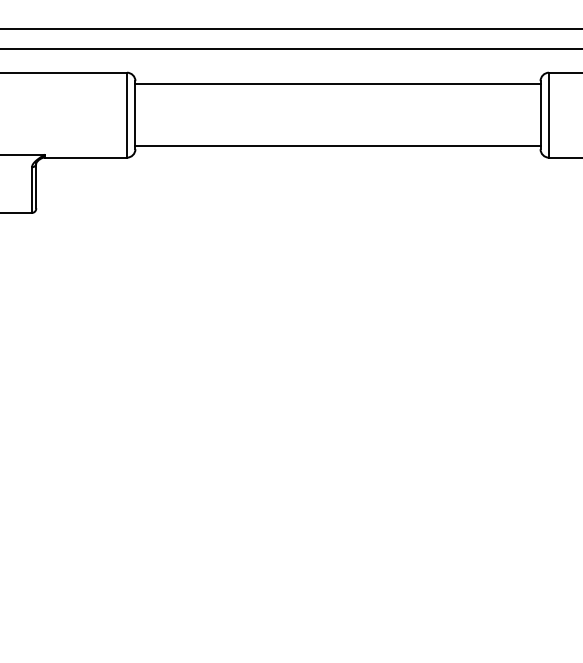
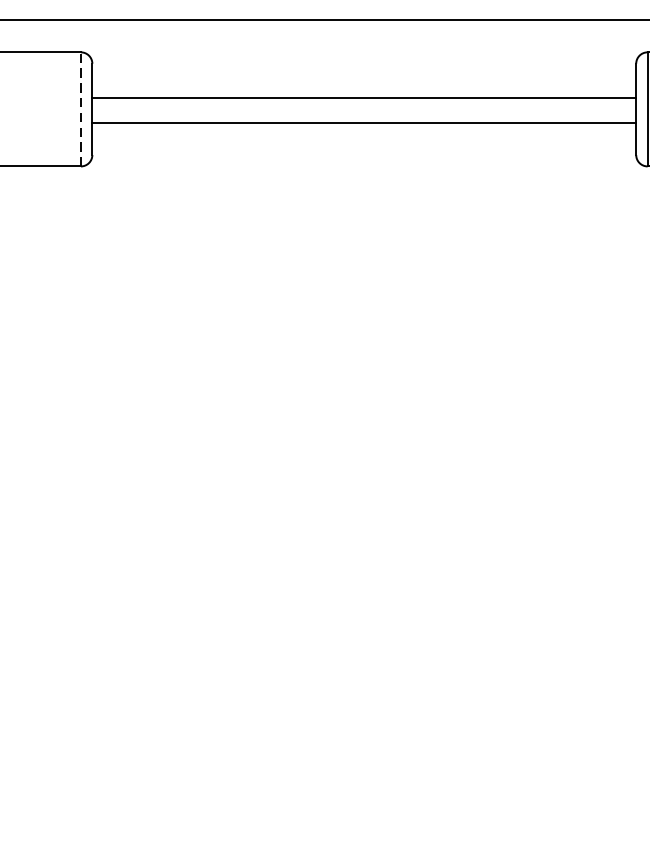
line: (337, 84) -> (363, 99), moved
line: (126, 114) -> (80, 108), solid -> dashed
line: (337, 146) -> (363, 123), moved

